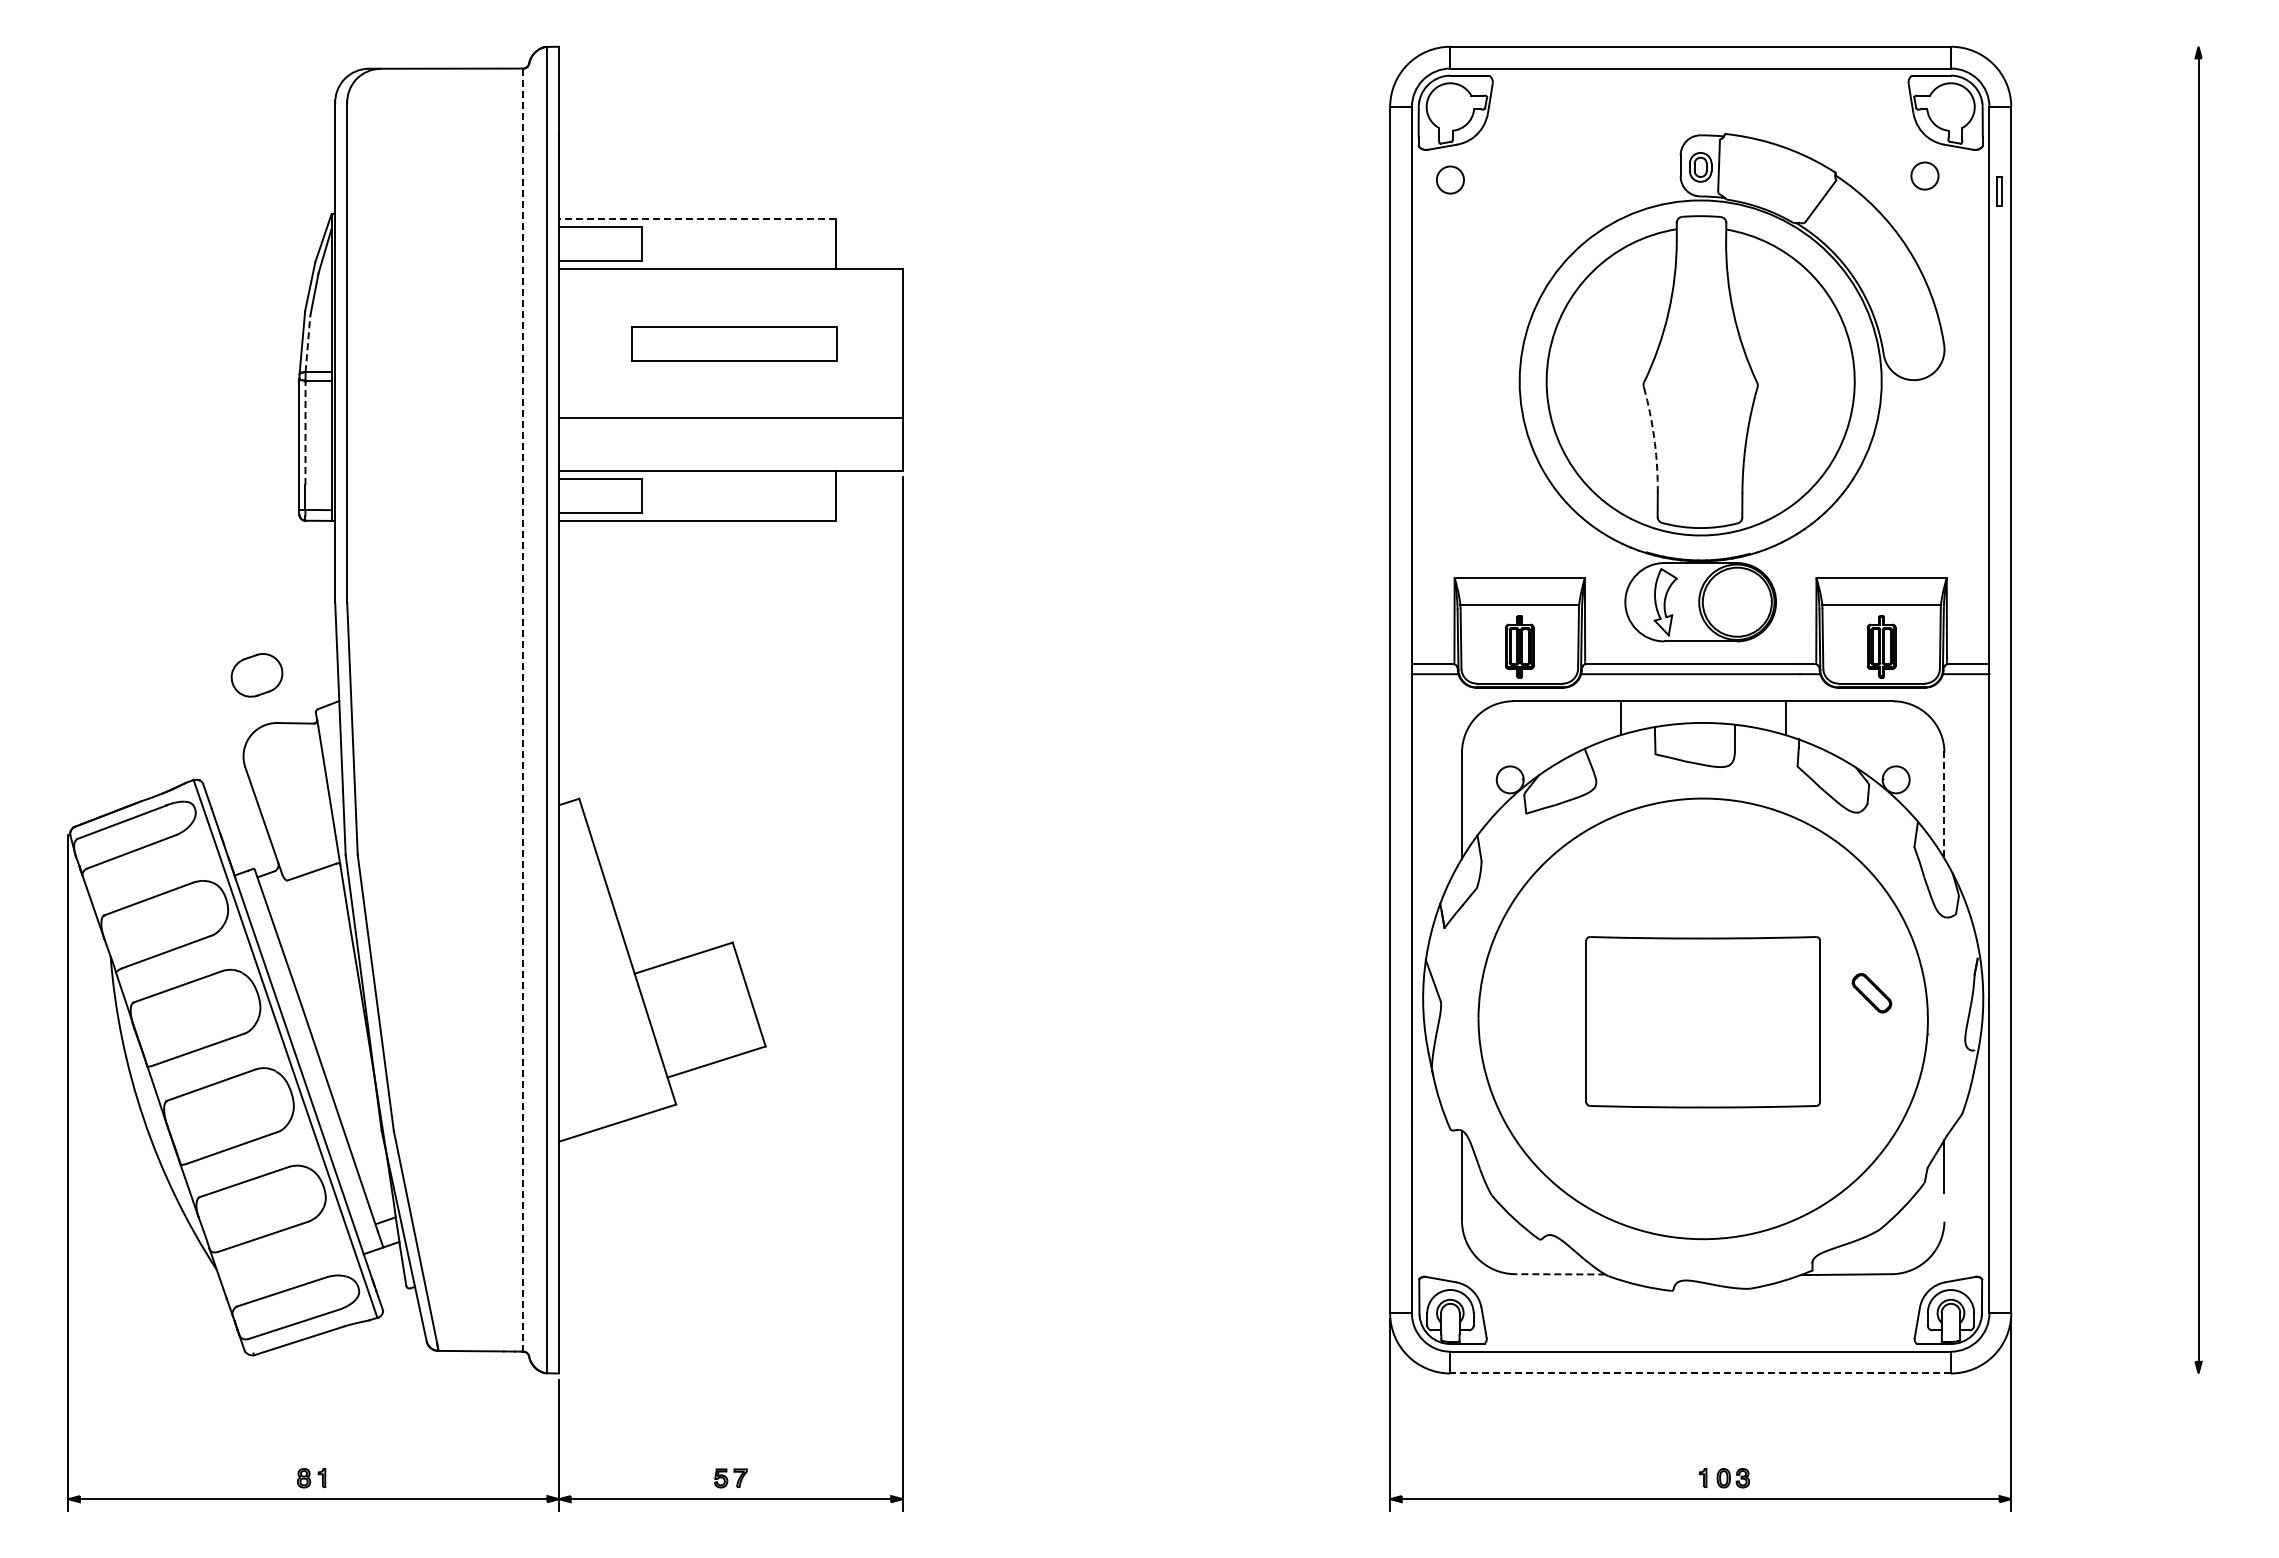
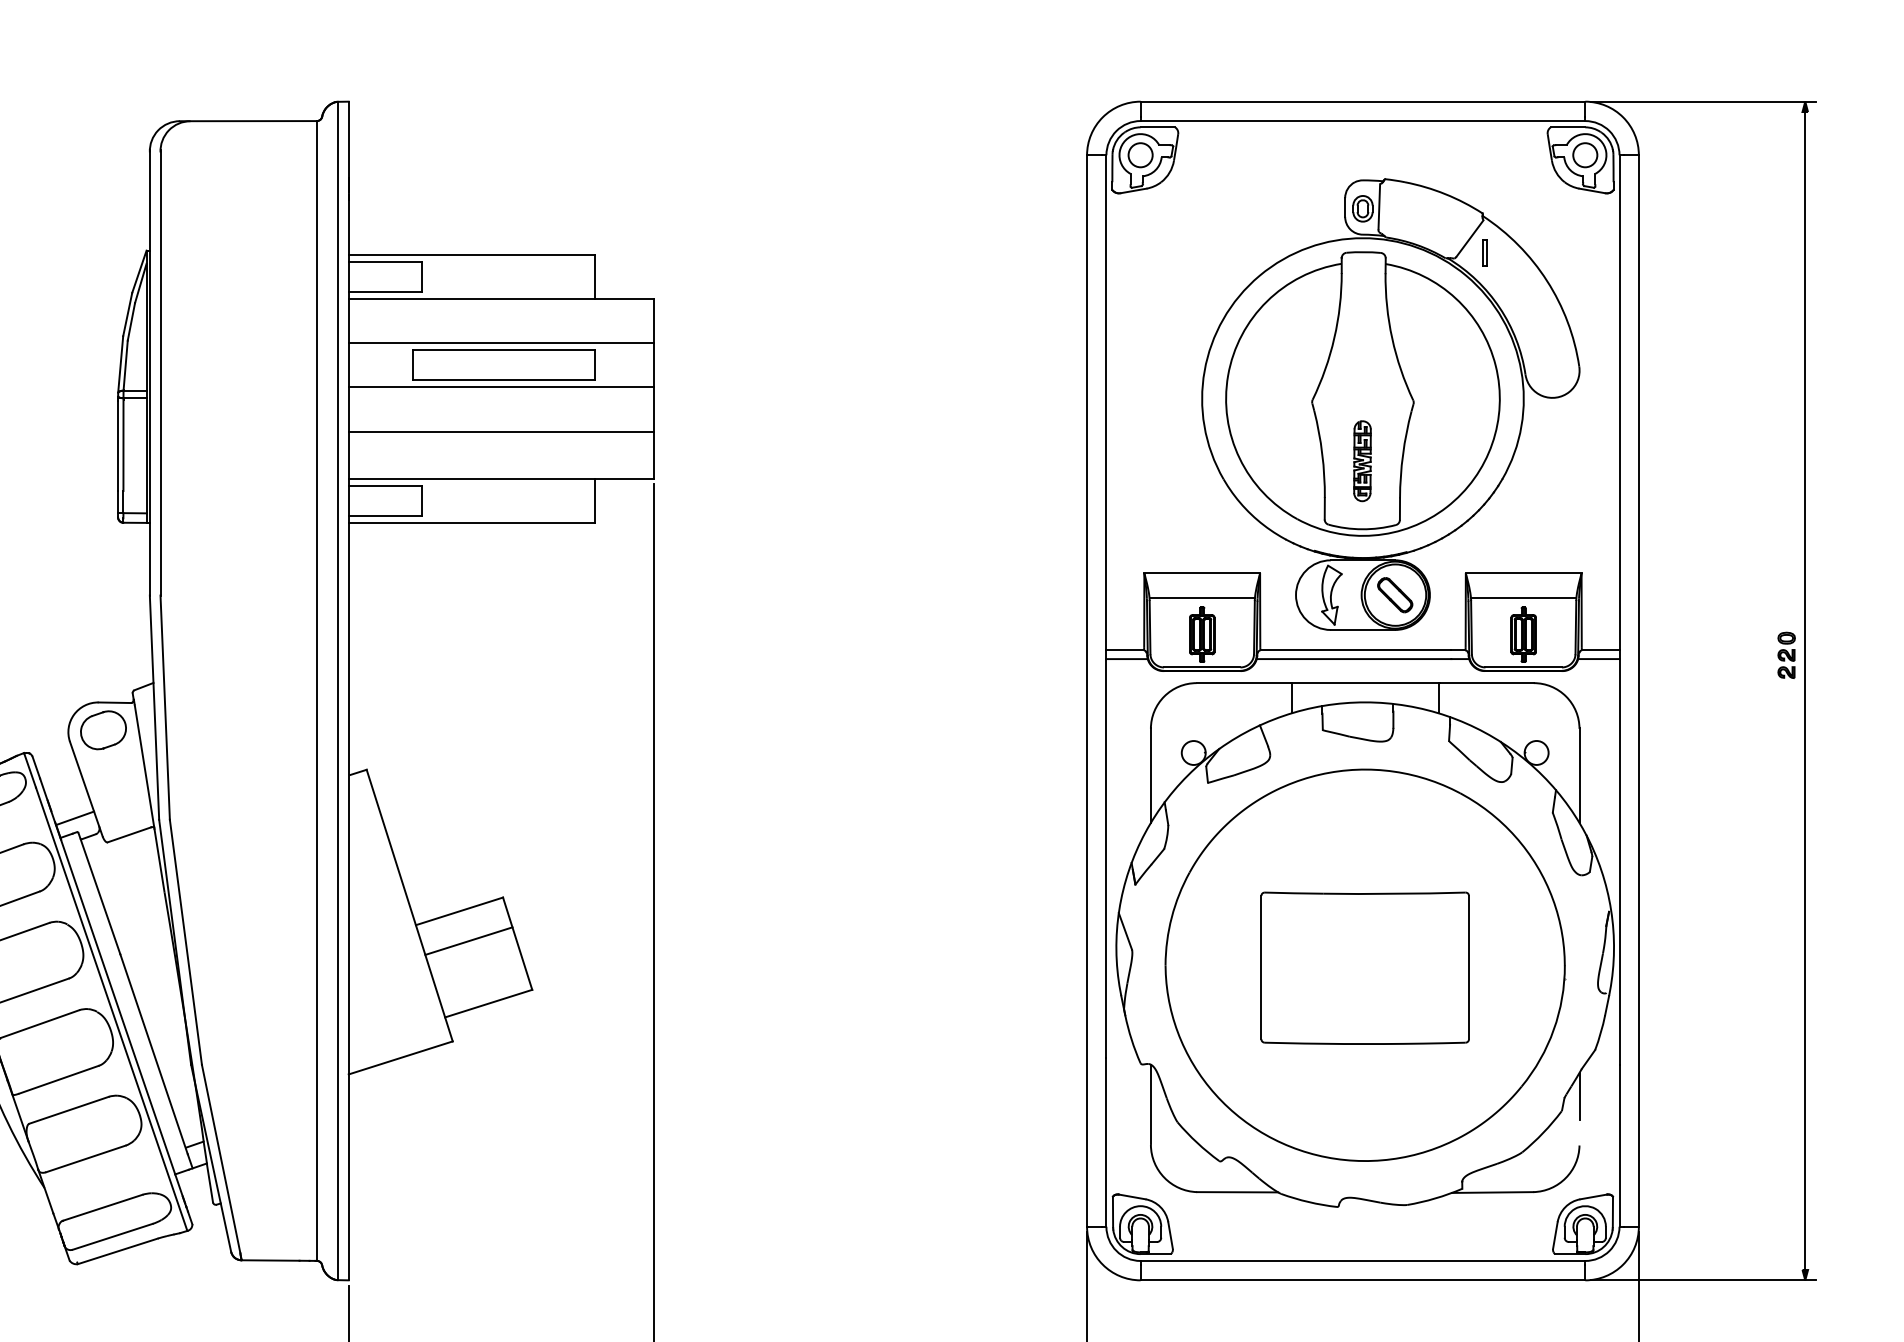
line: (2083, 46) -> (1703, 101), added
circle: (1924, 175) -> (1584, 154), moved
circle: (1450, 179) -> (1140, 154), moved
part: (1999, 191) -> (1485, 253), moved
line: (697, 219) -> (471, 255), dashed -> solid
line: (730, 318) -> (501, 343), added
line: (308, 343) -> (126, 365), dashed -> solid
line: (730, 368) -> (501, 387), added
line: (305, 433) -> (123, 445), dashed -> solid
arc: (1654, 443) -> (1321, 454), dashed -> solid
part: (1699, 451) -> (1361, 461), added
part: (2177, 669) -> (1786, 654), added
part: (256, 675) -> (103, 730), moved
line: (523, 710) -> (317, 691), dashed -> solid
line: (1944, 804) -> (1579, 774), dashed -> solid
line: (250, 853) -> (74, 818), added
line: (694, 991) -> (469, 940), added
part: (1871, 993) -> (1394, 595), moved
line: (1559, 1274) -> (1237, 1192), dashed -> solid
line: (1700, 1373) -> (1362, 1280), dashed -> solid
line: (2083, 1373) -> (1703, 1280), added

